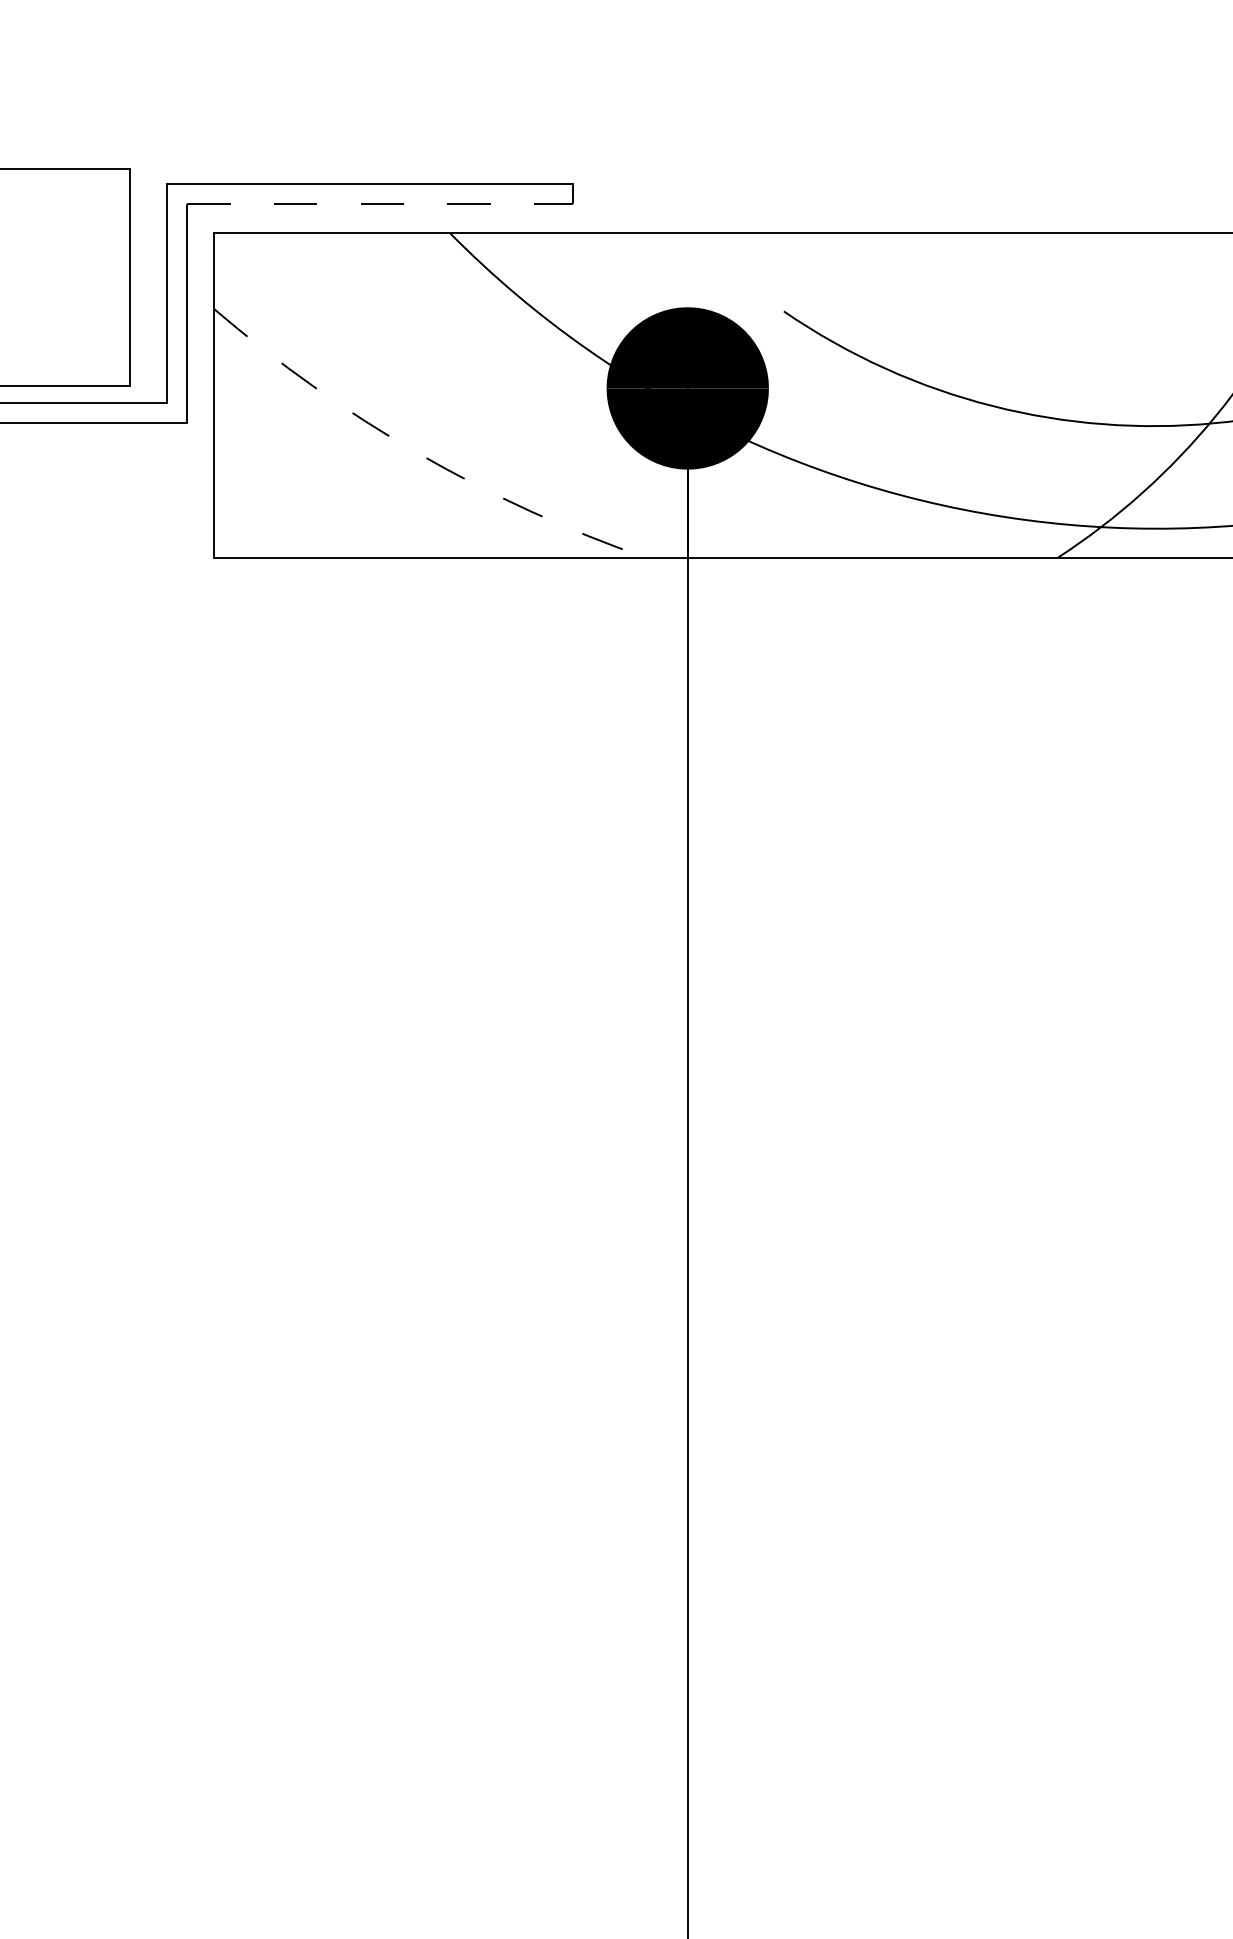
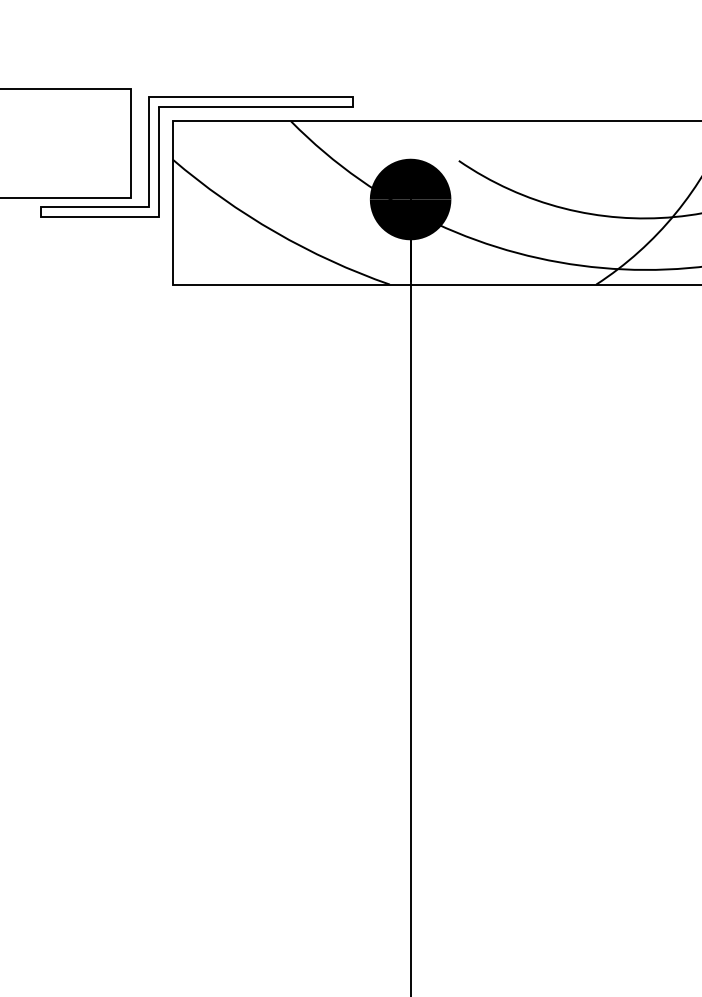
line: (380, 203) -> (256, 106), dashed -> solid
arc: (418, 454) -> (275, 232), dashed -> solid

